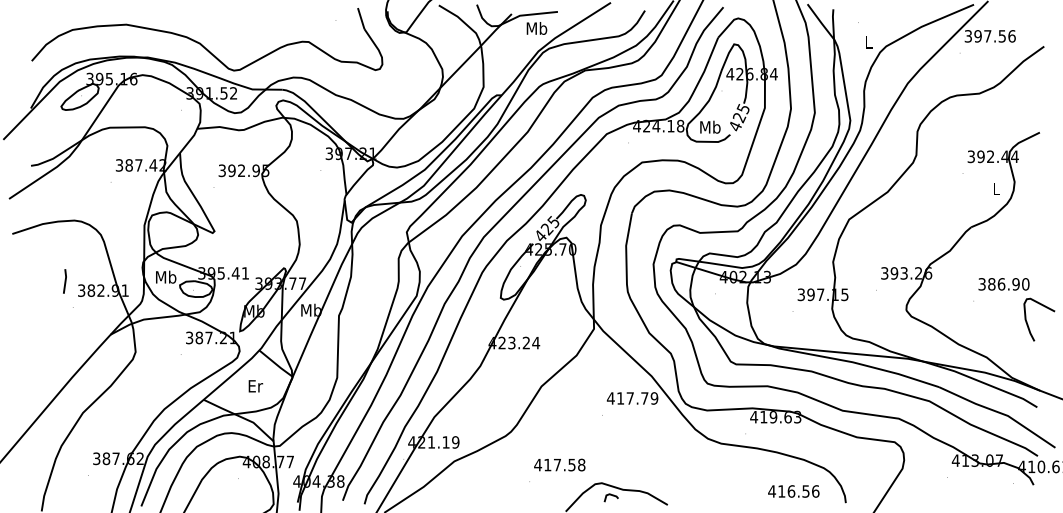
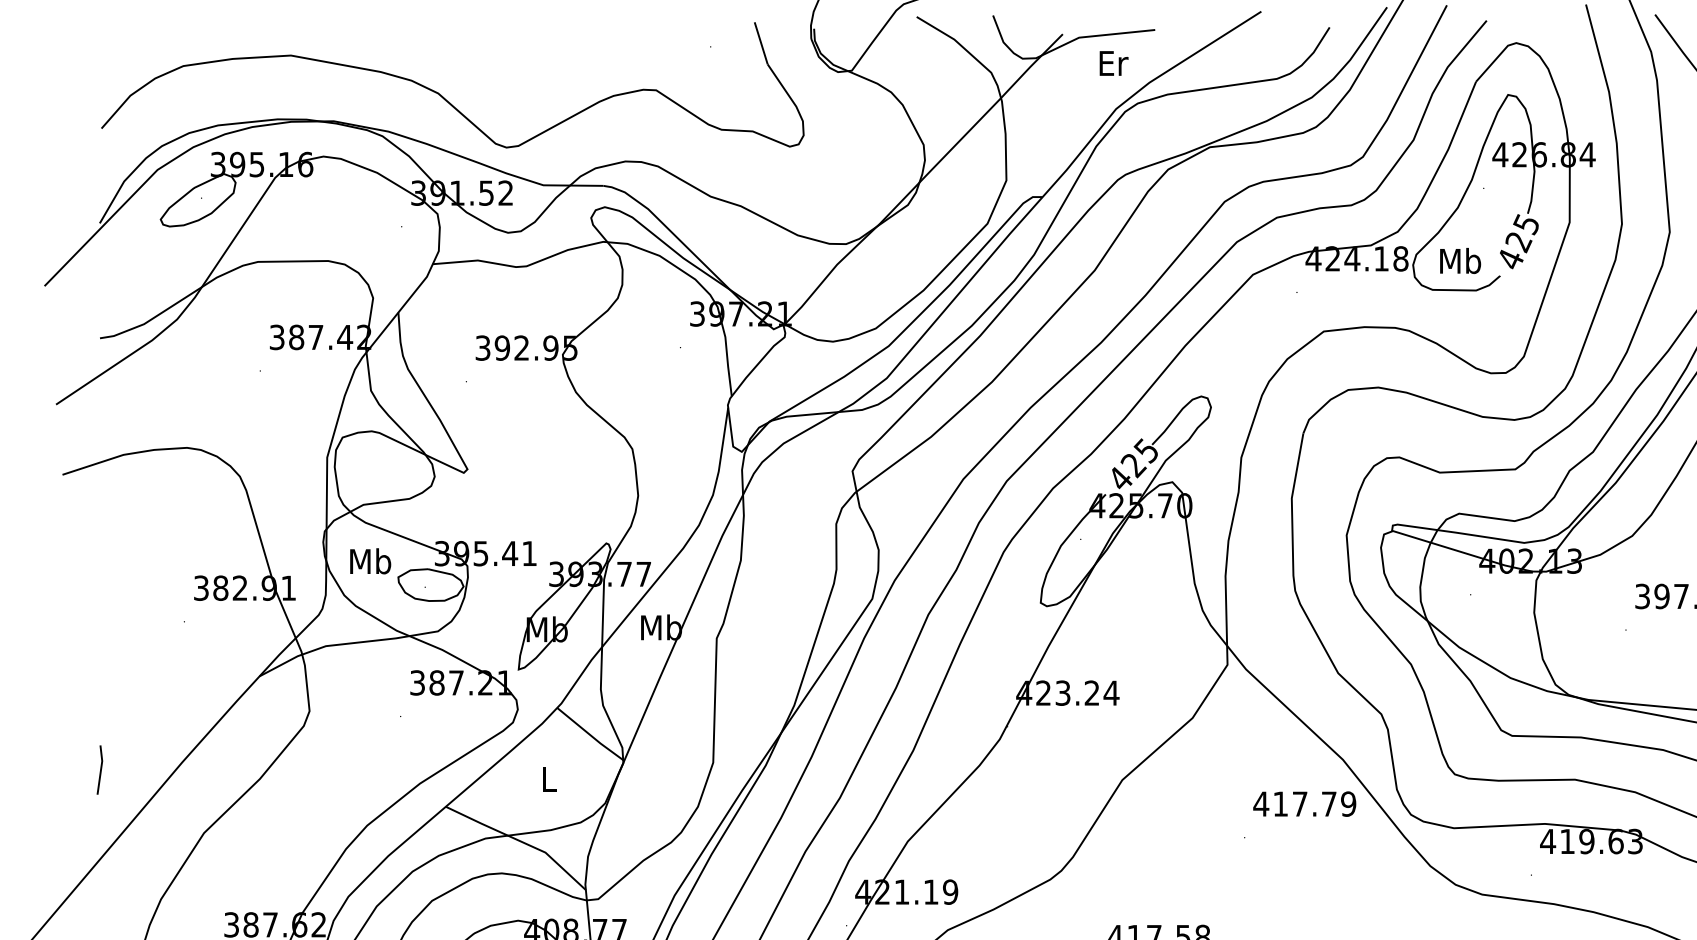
text: (536, 28) -> (1112, 63), Mb -> Er
line: (64, 281) -> (98, 770), moved
text: (255, 386) -> (549, 780), Er -> L

